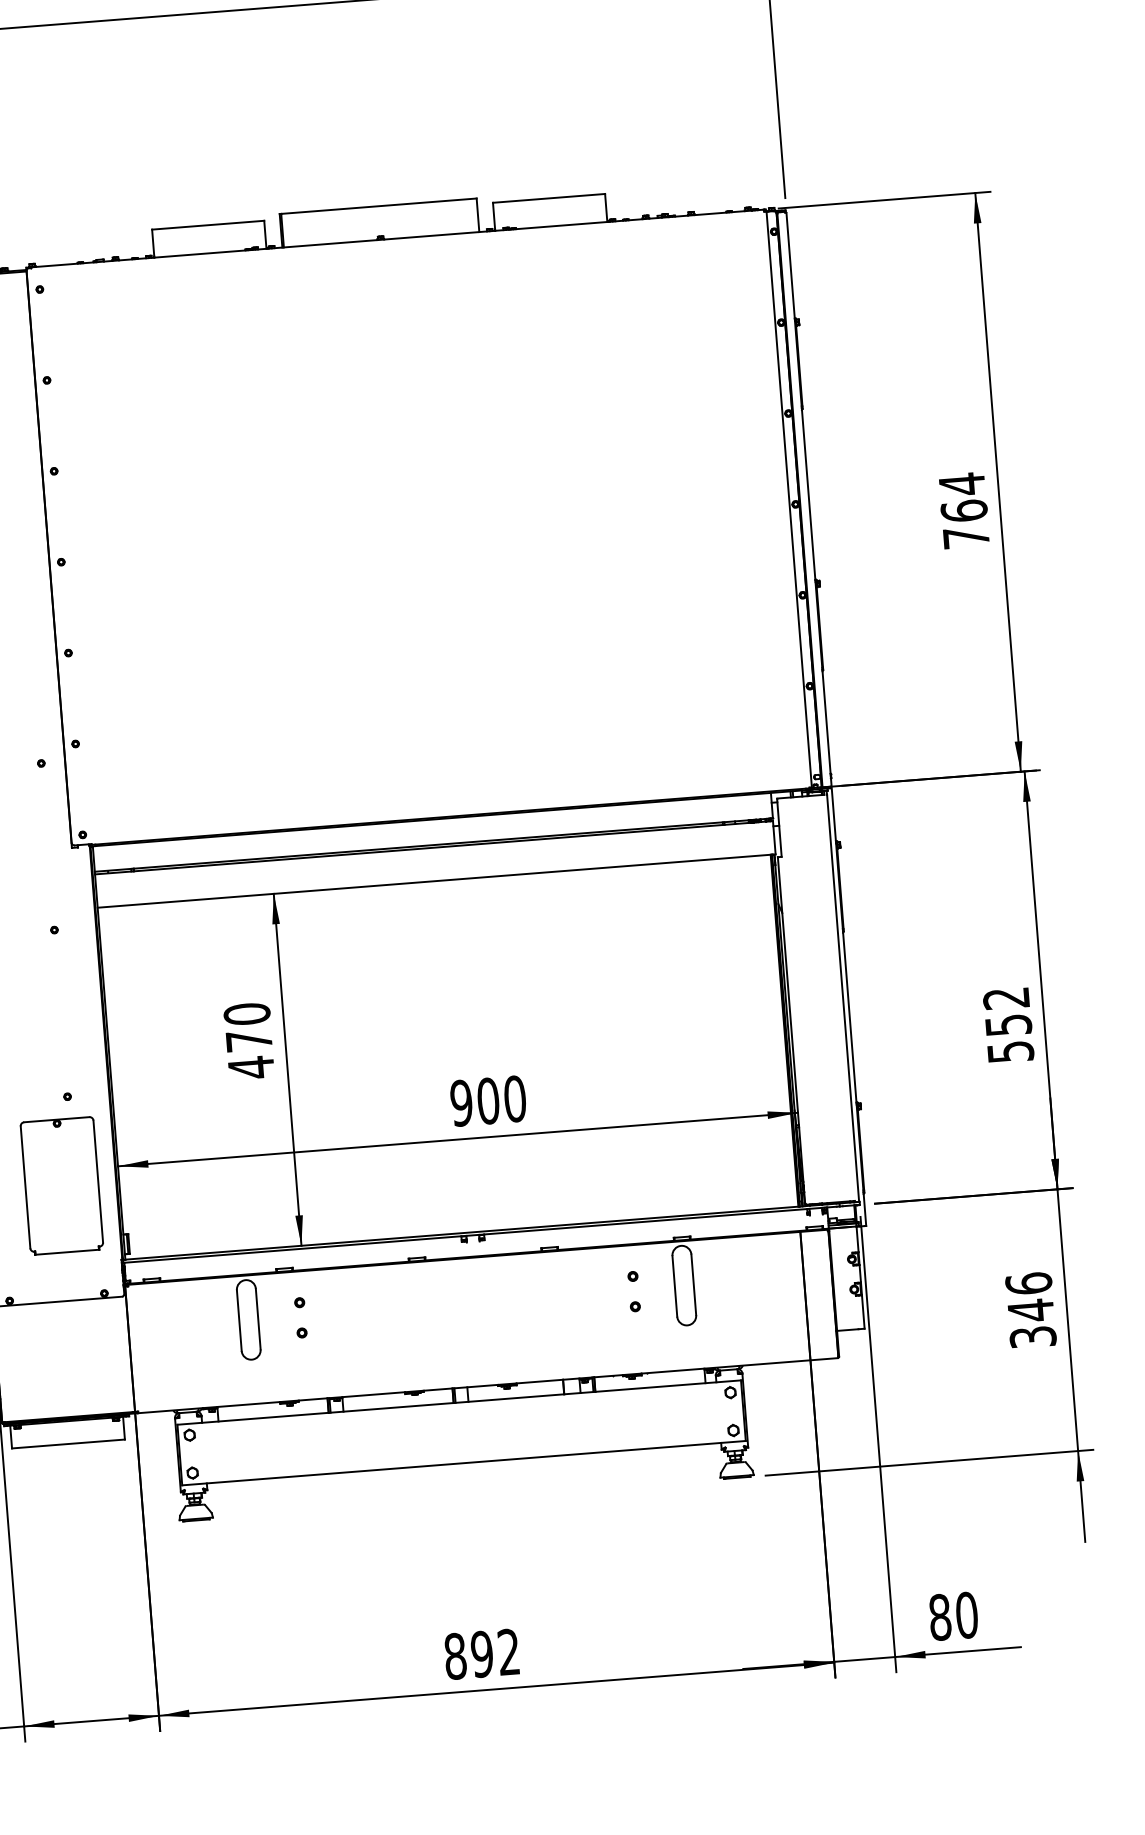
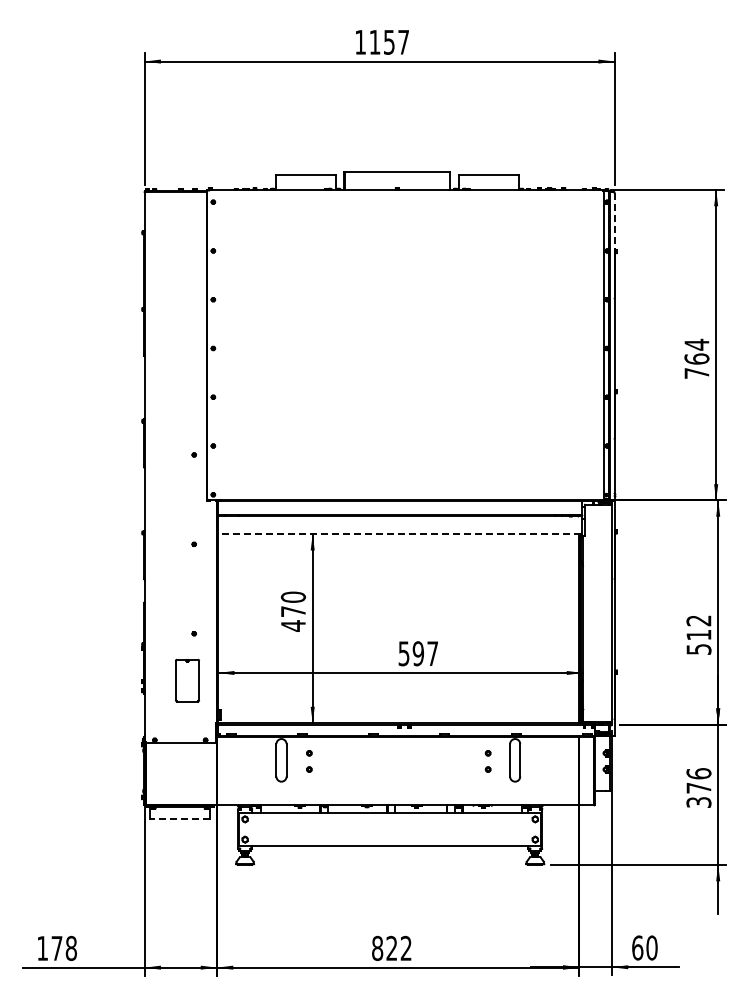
line: (790, 266) -> (614, 221), solid -> dashed
line: (433, 881) -> (398, 534), solid -> dashed
text: (1007, 1026) -> (698, 635), 552 -> 512
text: (488, 1100) -> (418, 653), 900 -> 597
part: (61, 1184) -> (187, 680), size x0.6
text: (1030, 1311) -> (698, 788), 346 -> 376
line: (67, 1443) -> (179, 818), solid -> dashed
text: (939, 1616) -> (637, 947), 80 -> 60
text: (481, 1654) -> (391, 948), 892 -> 822

